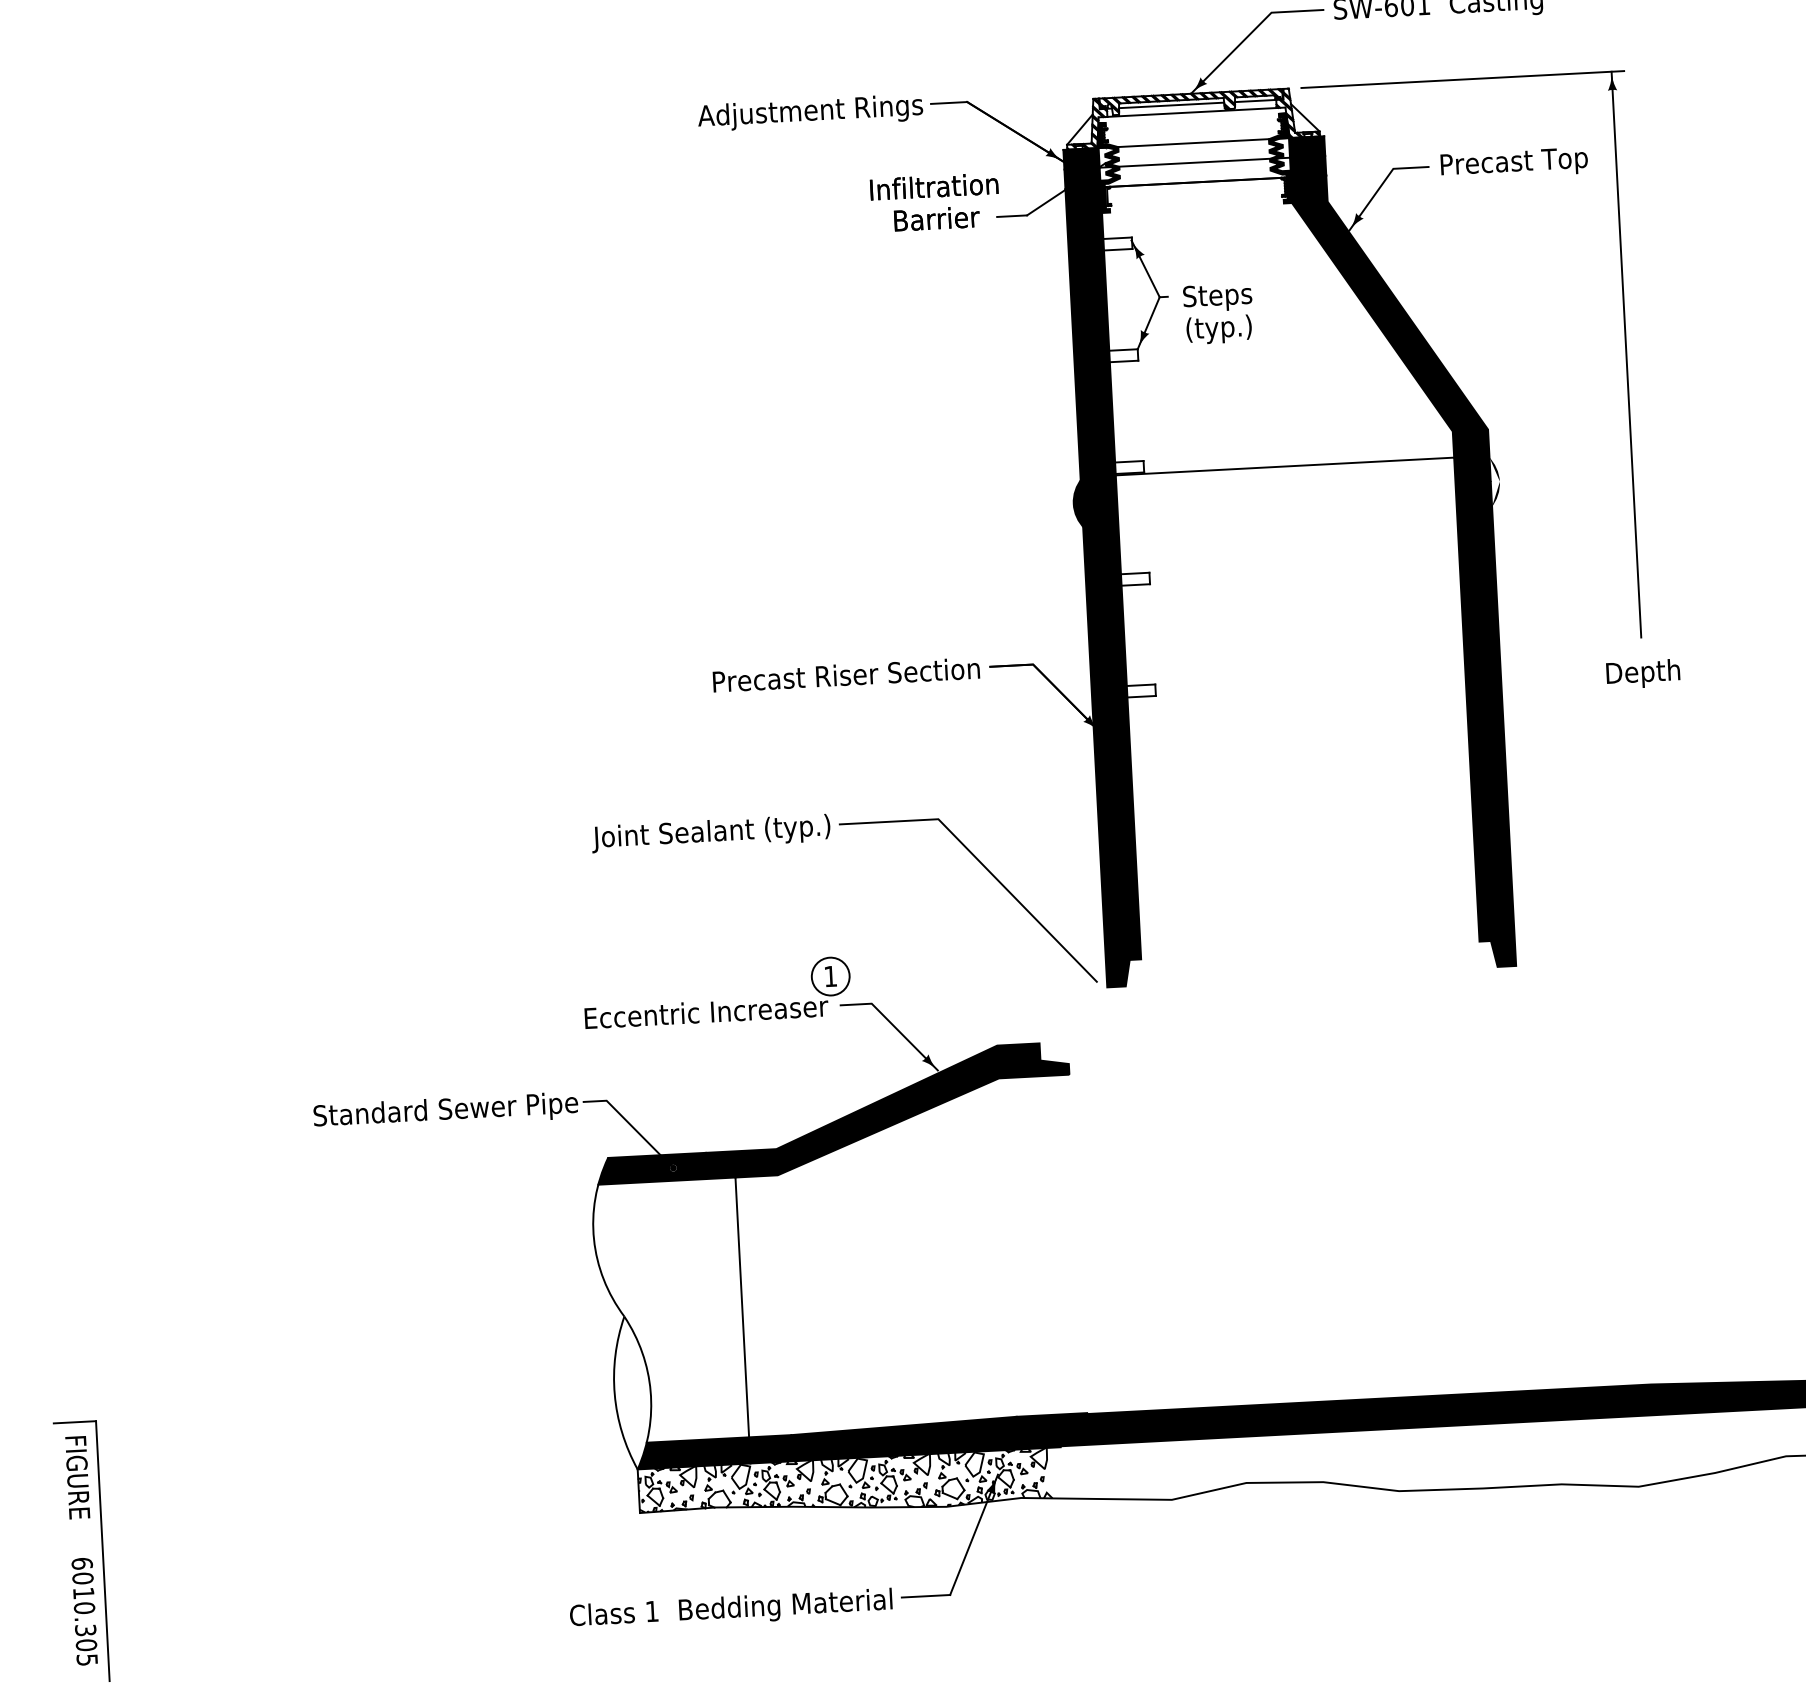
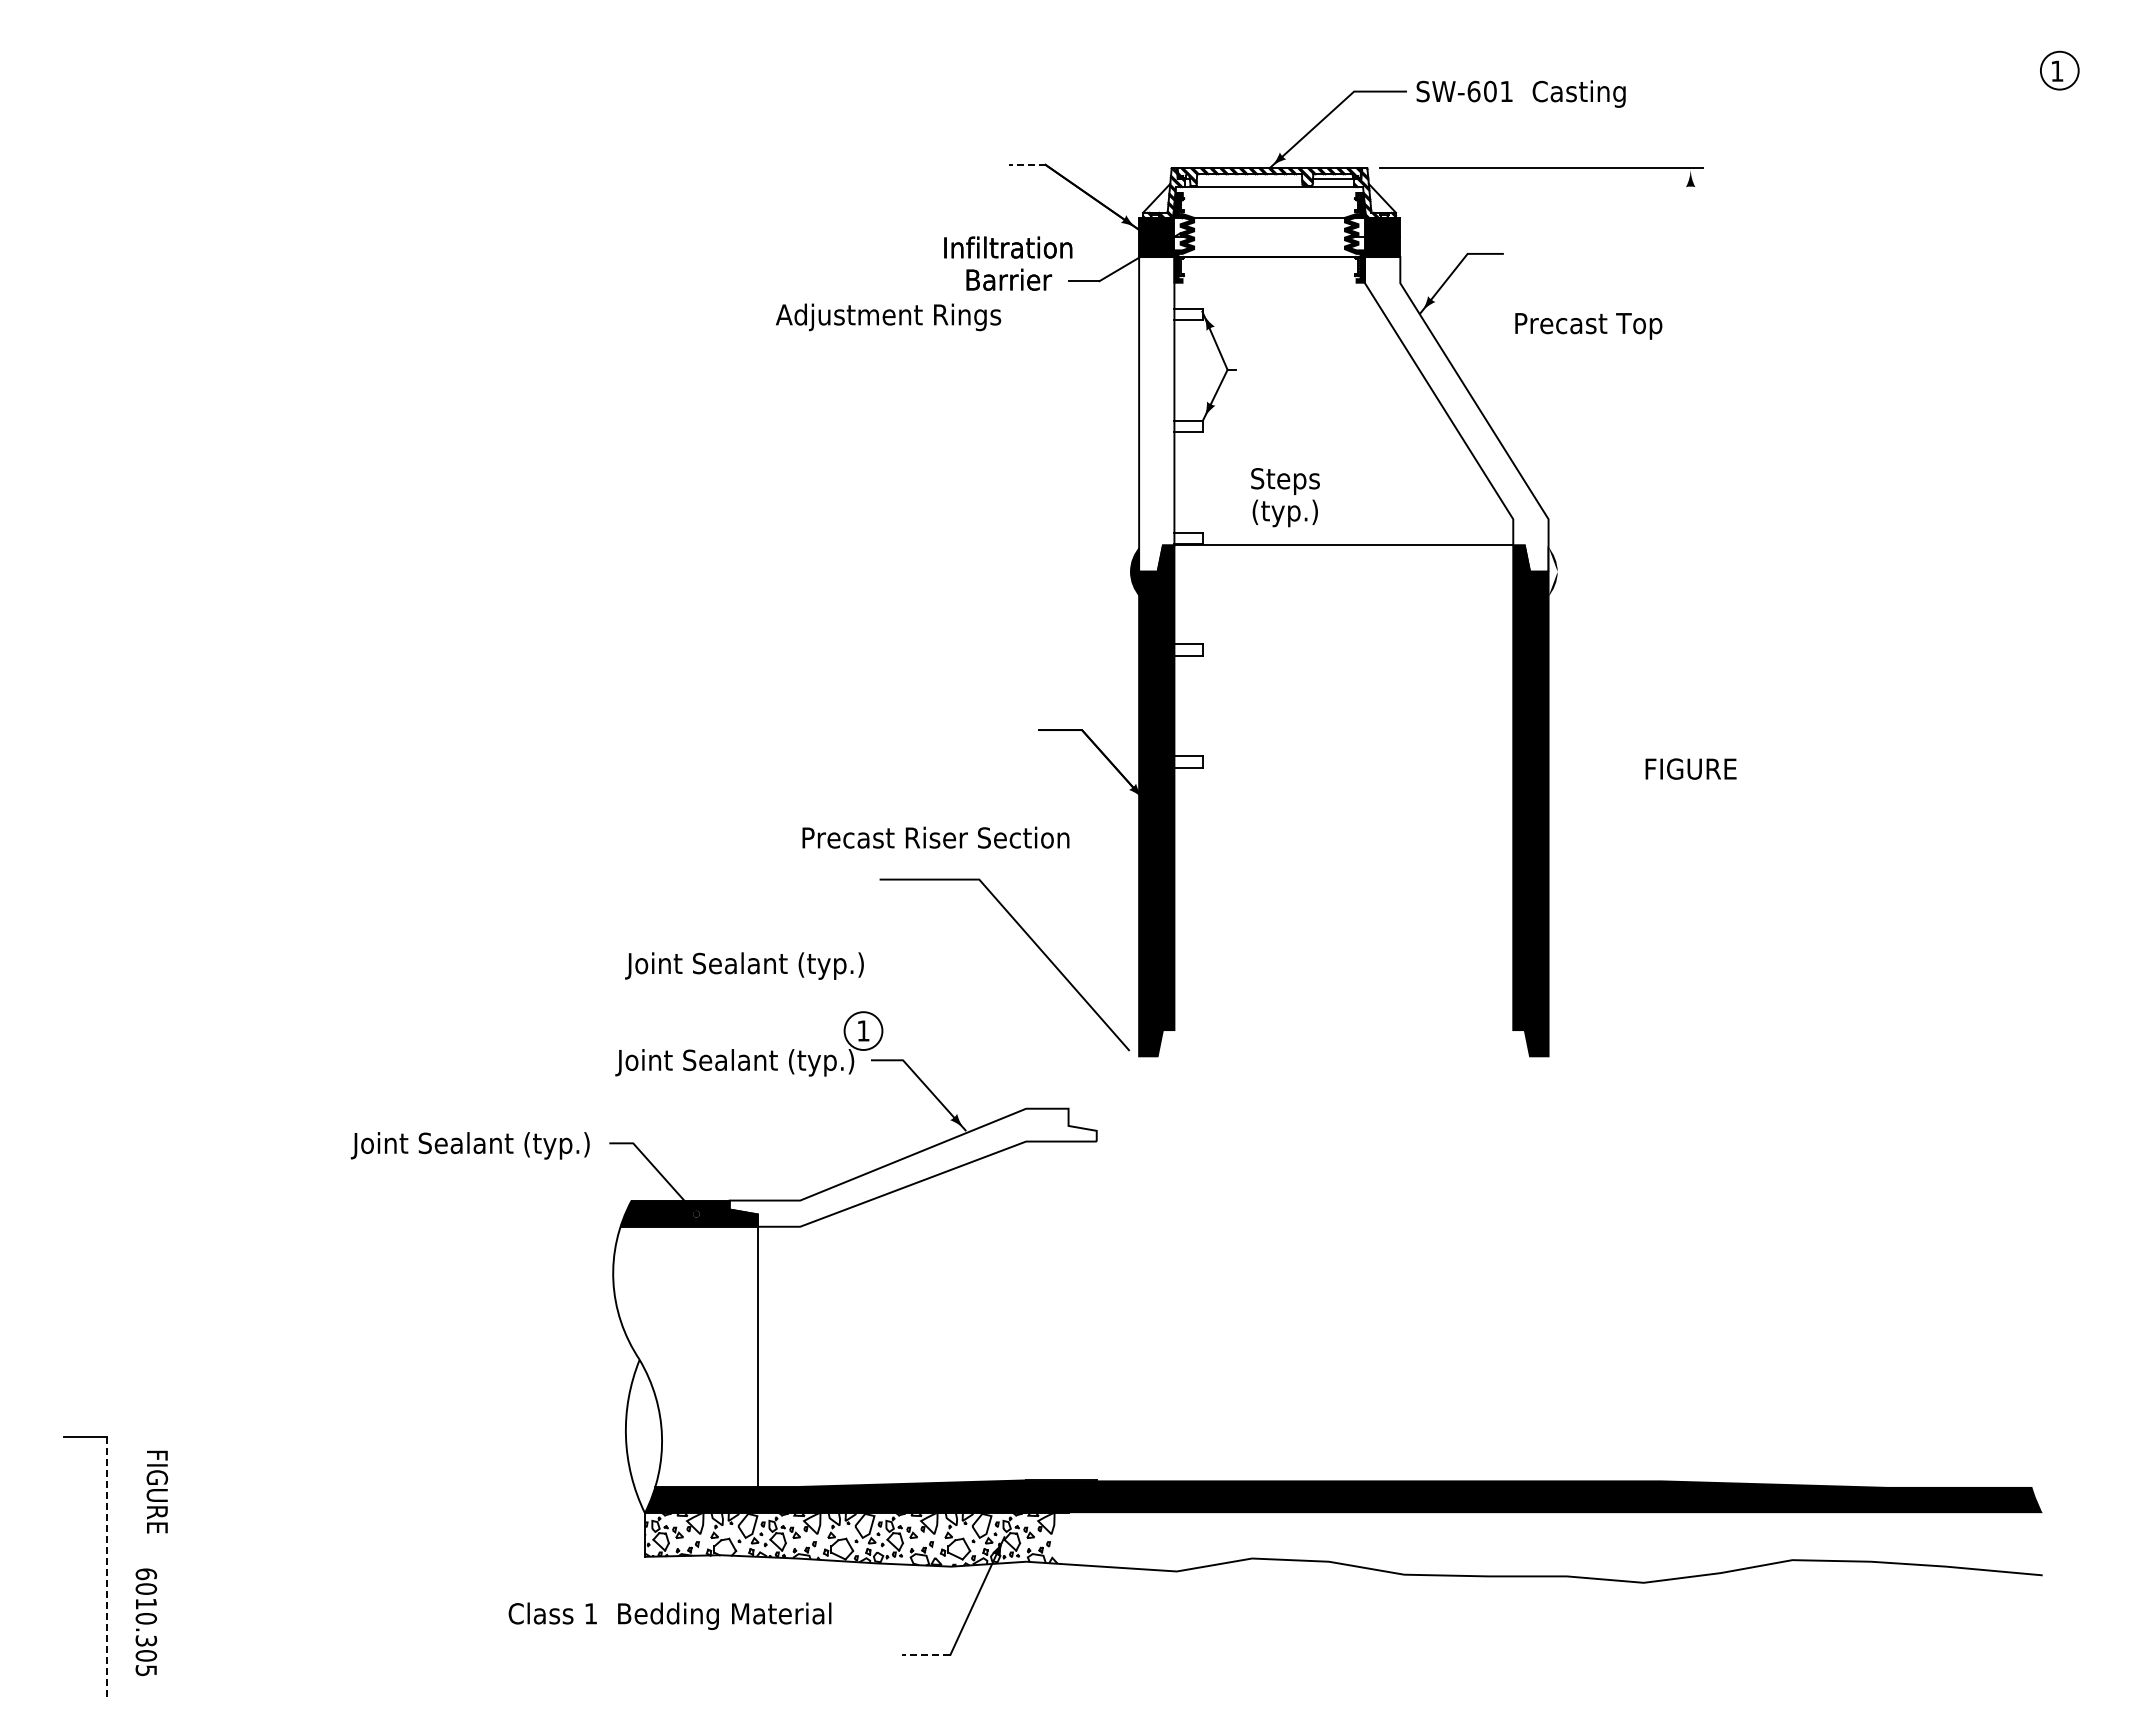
line: (948, 102) -> (1026, 164), solid -> dashed
line: (1171, 104) -> (1249, 178), removed
text: (810, 112) -> (888, 317), moved
line: (1194, 162) -> (1269, 237), removed
text: (1514, 164) -> (1588, 326), moved
text: (1218, 313) -> (1285, 497), moved
fill: (1390, 329) -> (1456, 414), removed
fill: (1091, 345) -> (1156, 414), removed
line: (1626, 354) -> (1690, 451), removed
text: (845, 674) -> (935, 837), moved
text: (1642, 674) -> (1690, 771), Depth -> FIGURE
text: (711, 833) -> (744, 965), moved
text: (706, 1014) -> (737, 1062), Eccentric Increaser -> Joint Sealant (typ.)
fill: (886, 1110) -> (912, 1167), removed
text: (446, 1111) -> (472, 1145), Standard Sewer Pipe -> Joint Sealant (typ.)
text: (77, 1477) -> (157, 1491), moved
line: (102, 1550) -> (106, 1566), solid -> dashed
line: (925, 1595) -> (925, 1654), solid -> dashed
text: (730, 1610) -> (669, 1616), moved
text: (84, 1611) -> (146, 1622), moved

